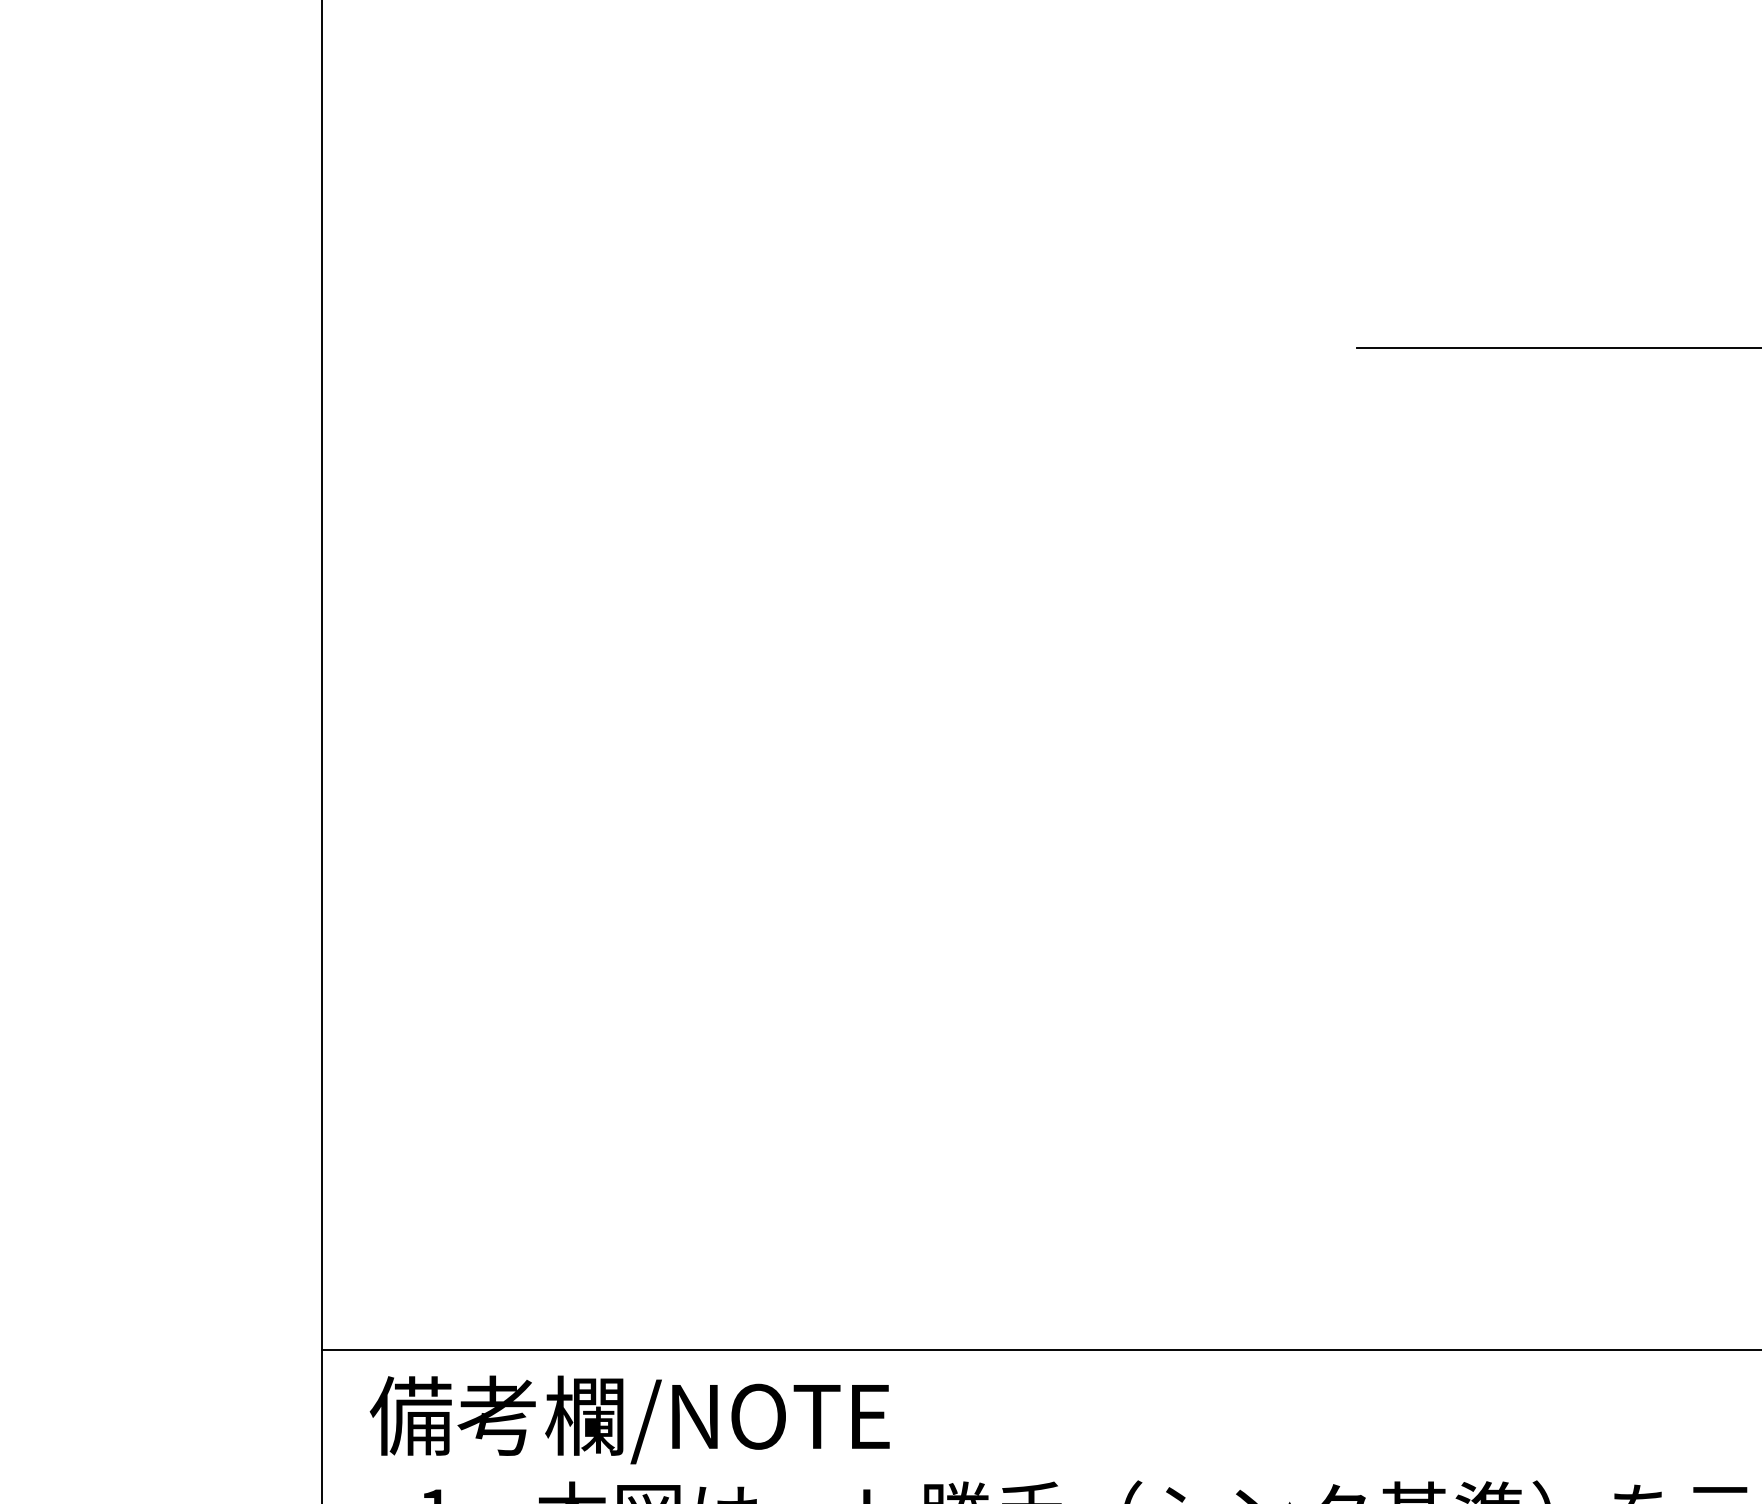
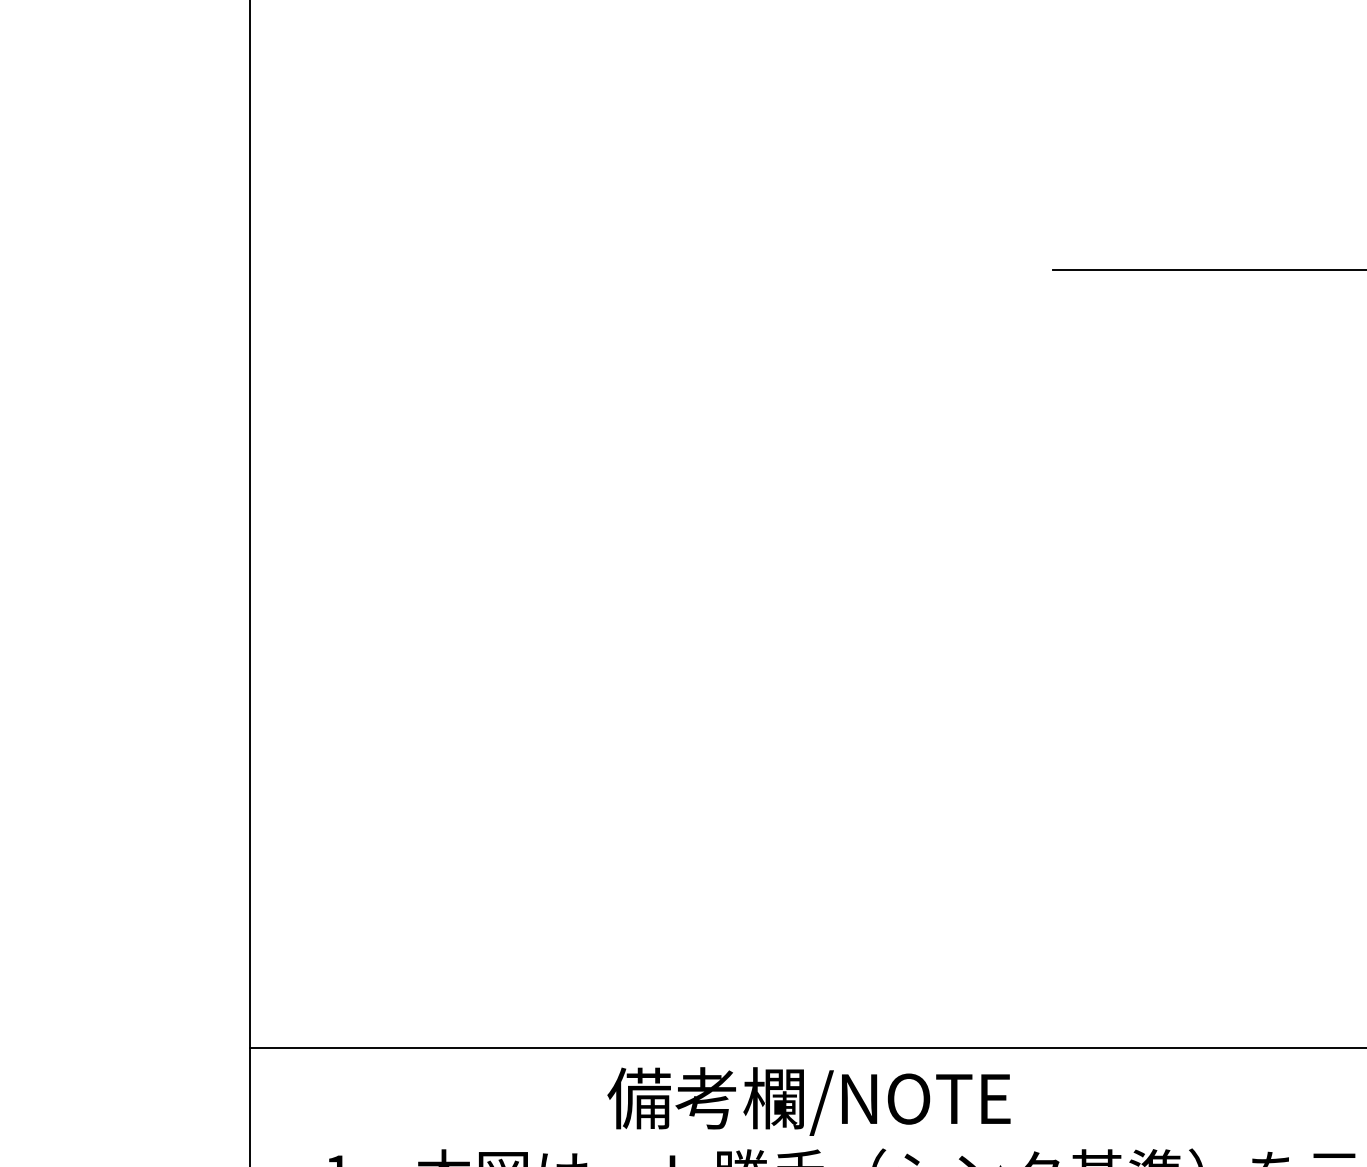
text: (629, 1419) -> (808, 1101), moved

